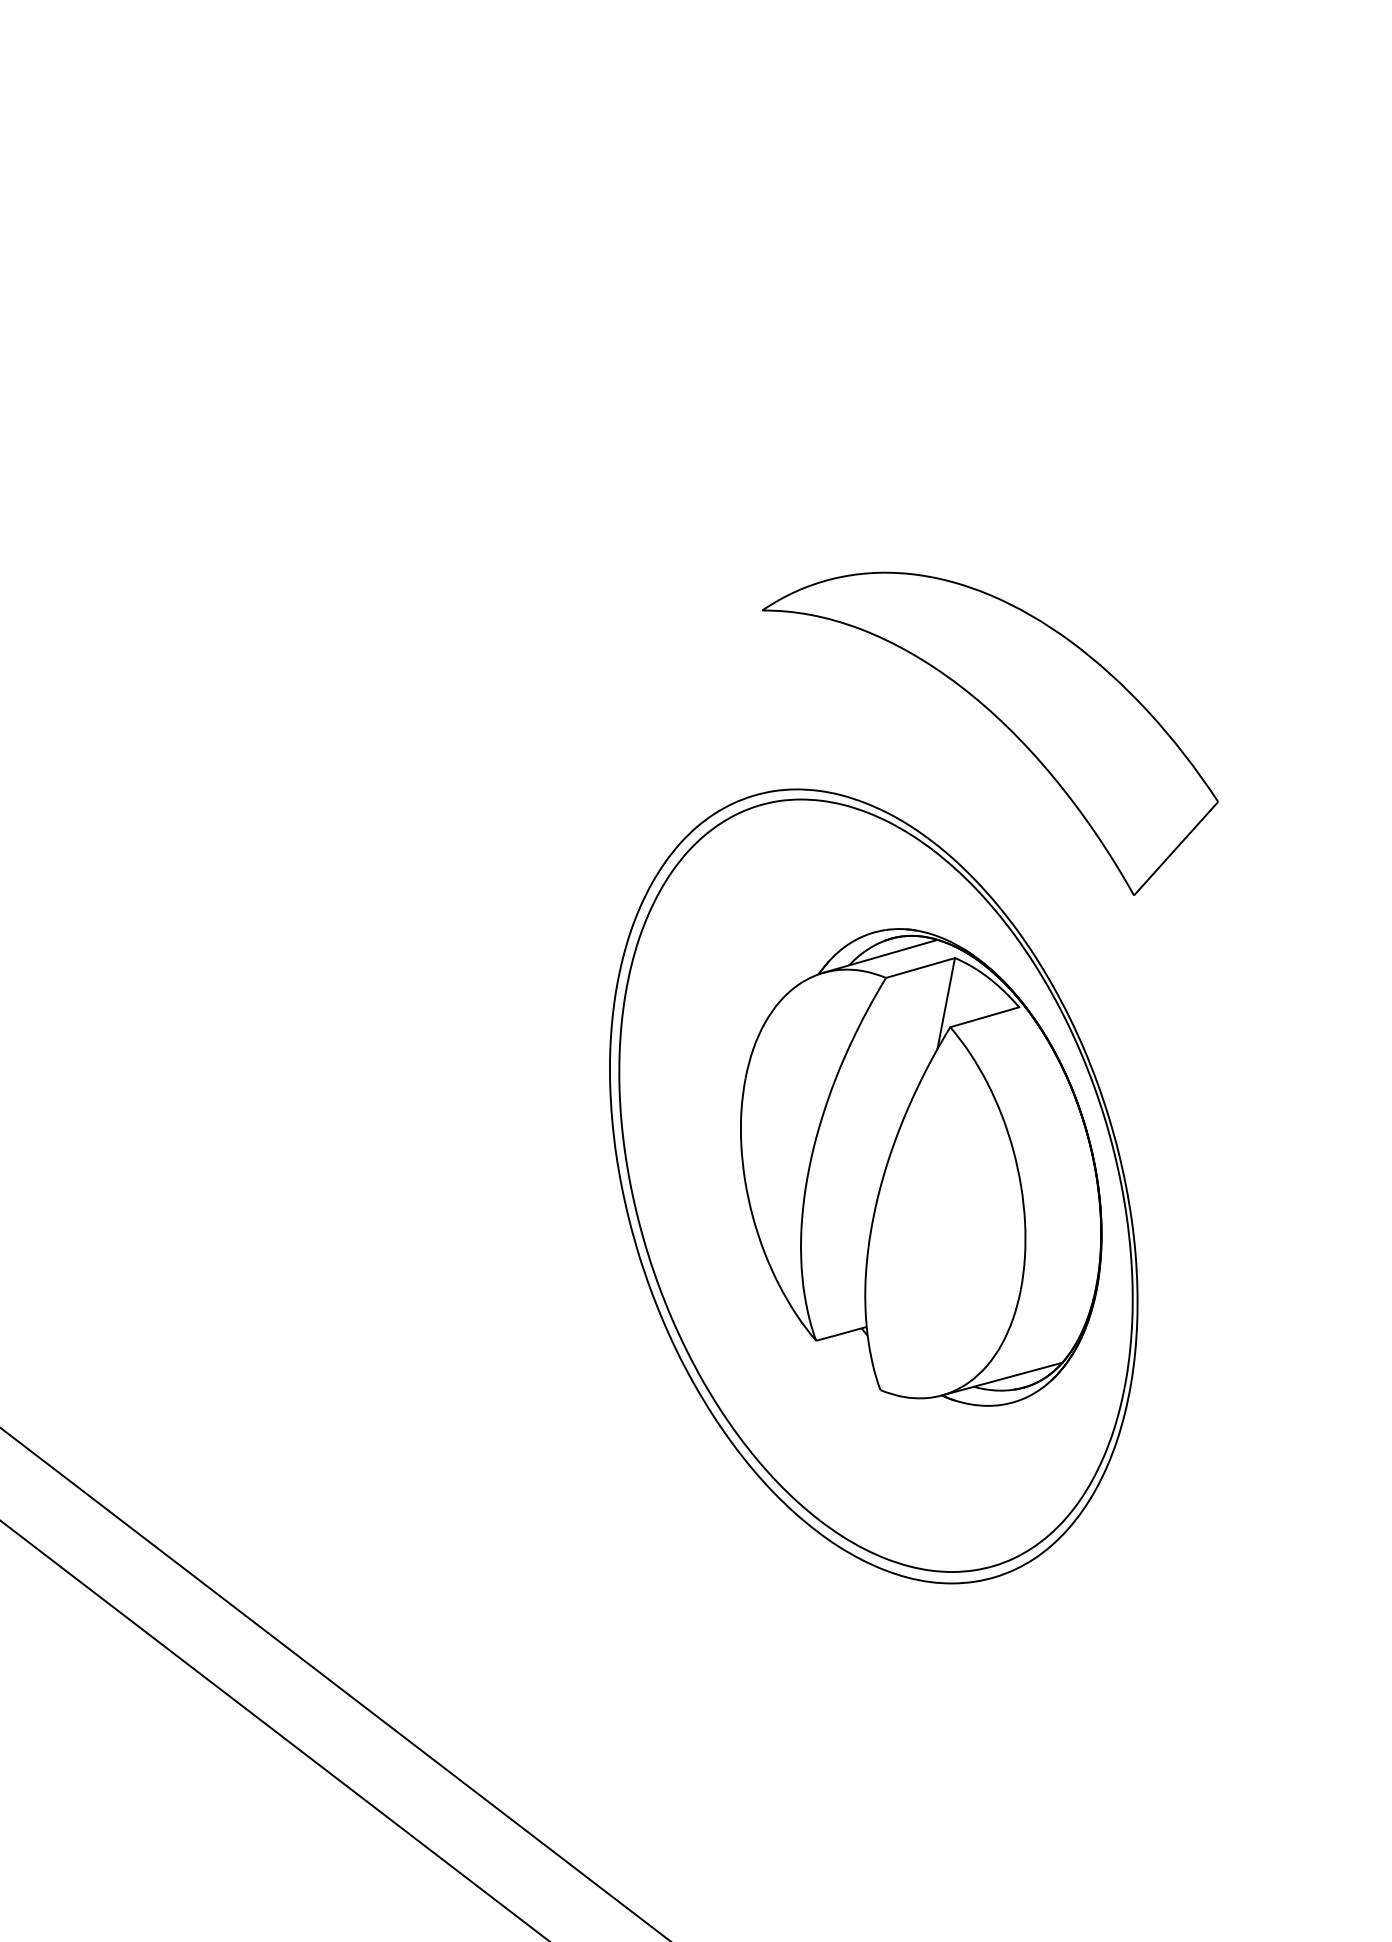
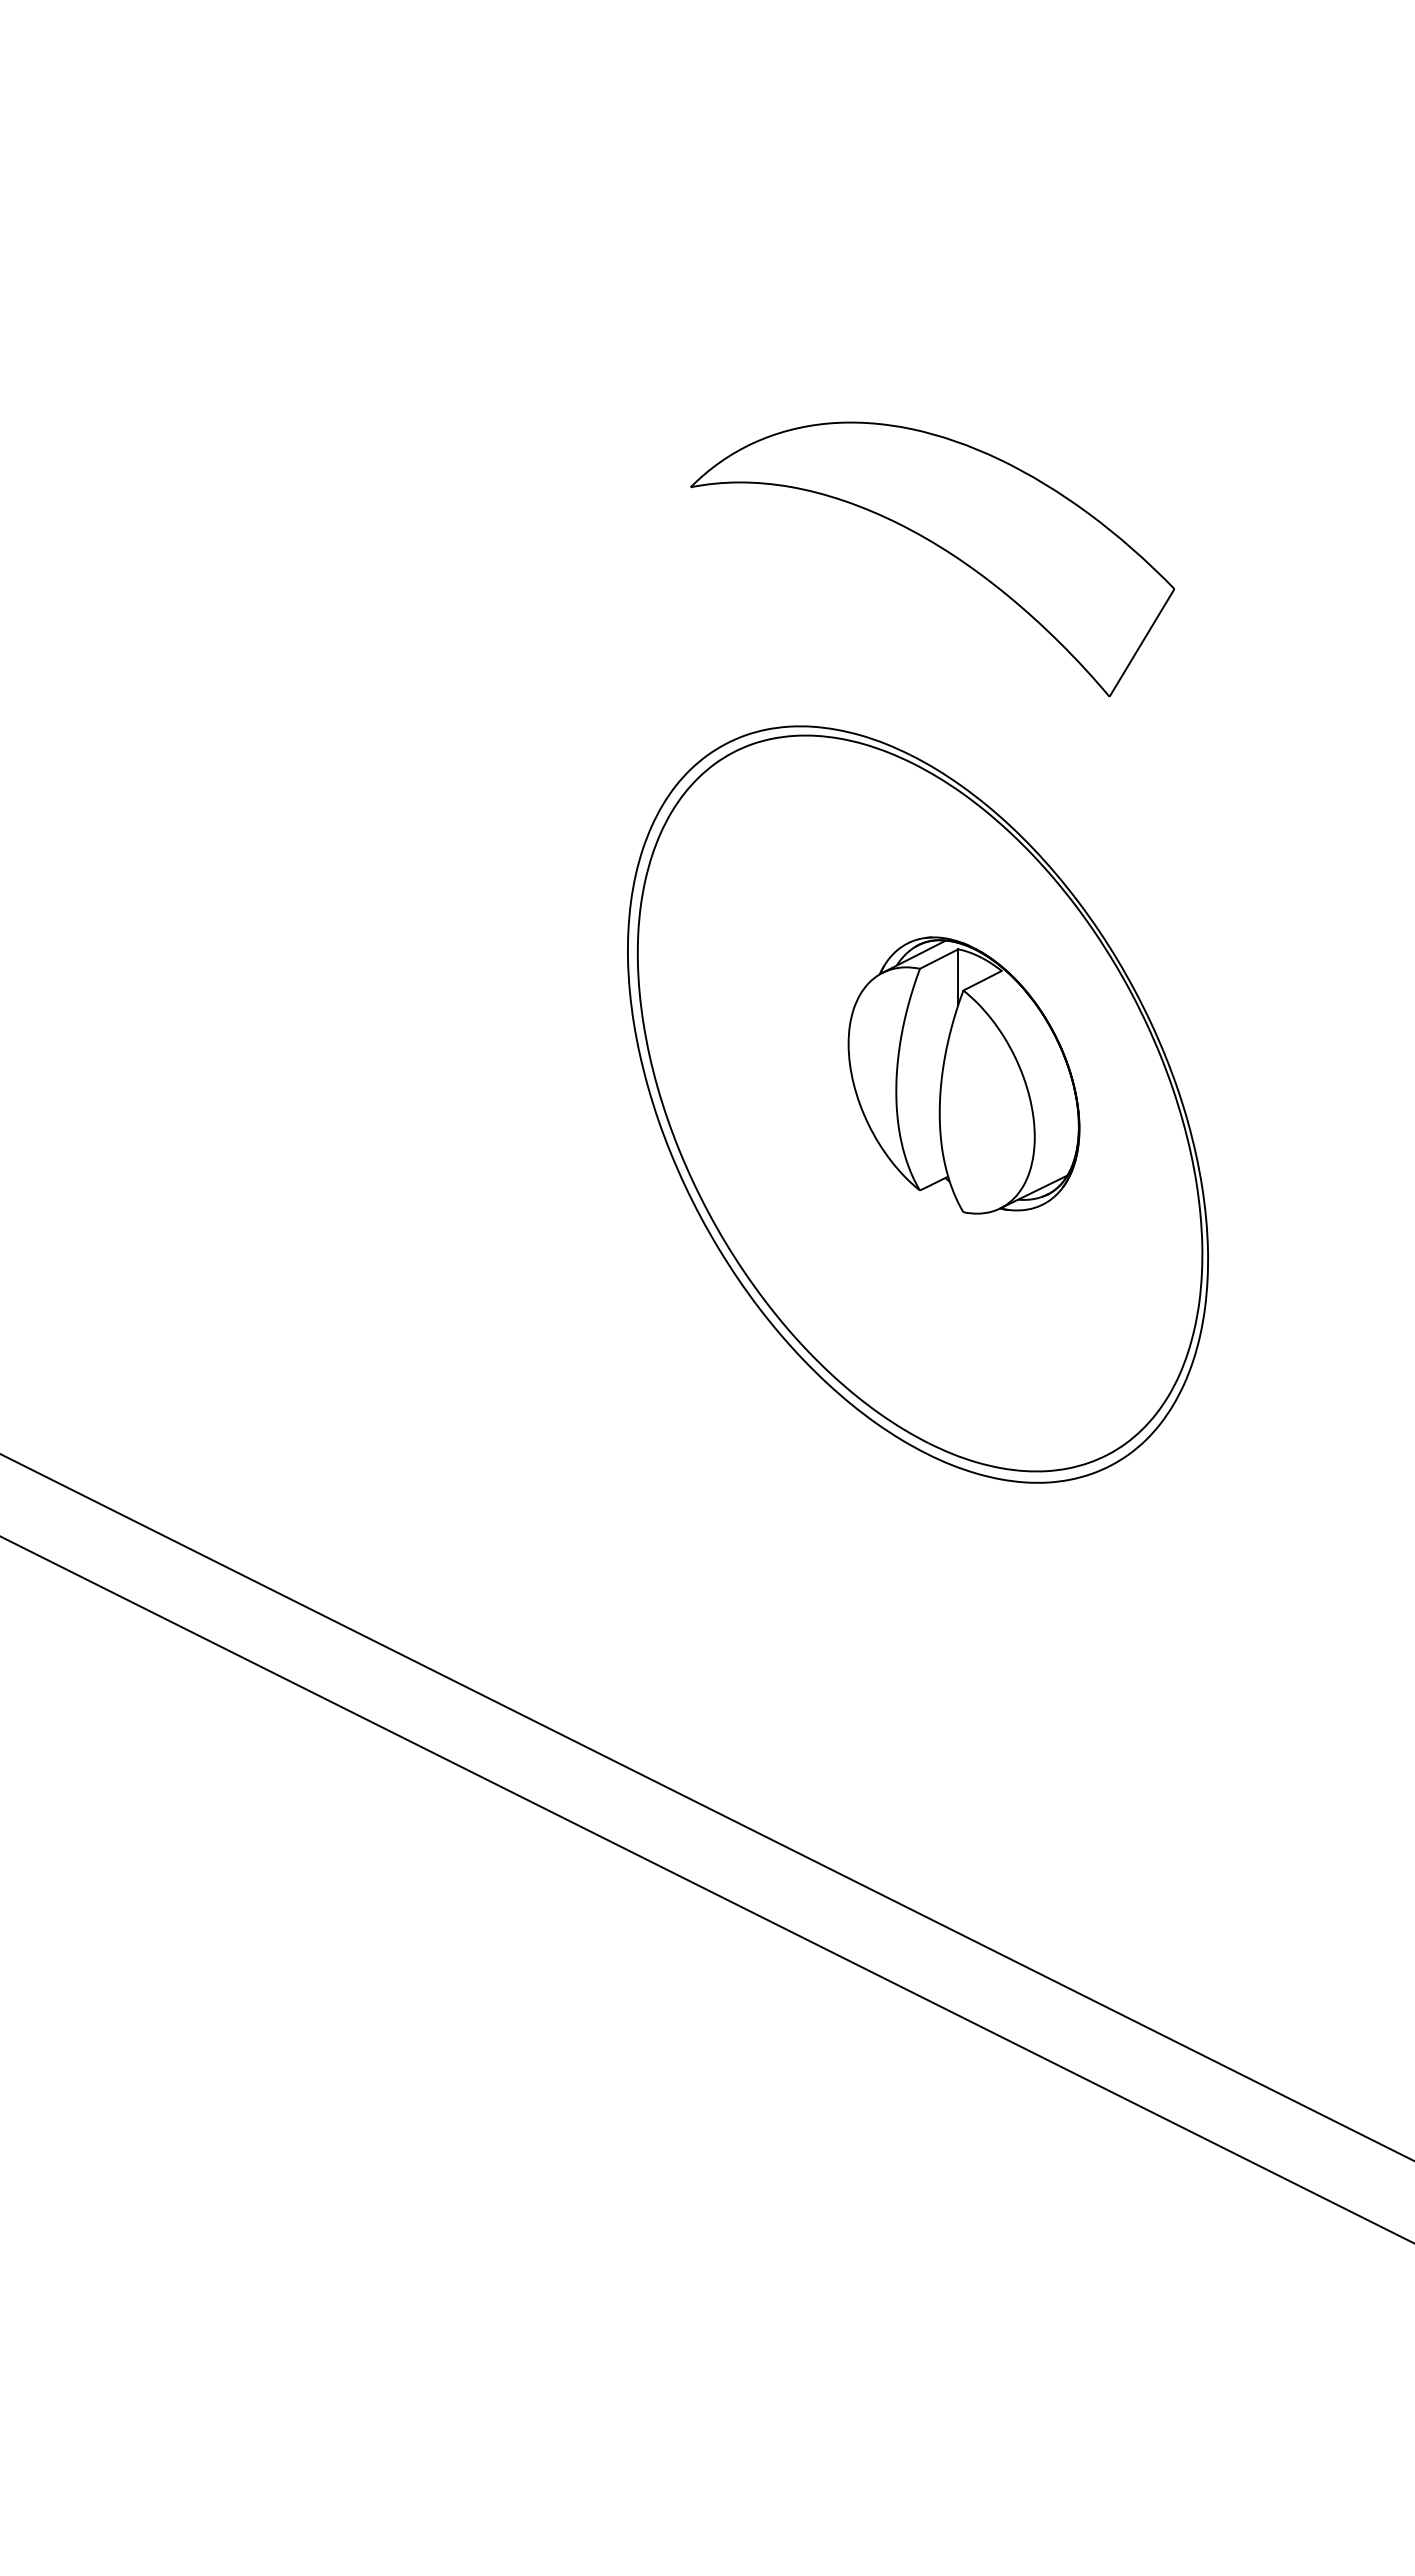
part: (996, 717) -> (940, 548), moved
part: (923, 1166) -> (963, 1075), size x0.6

